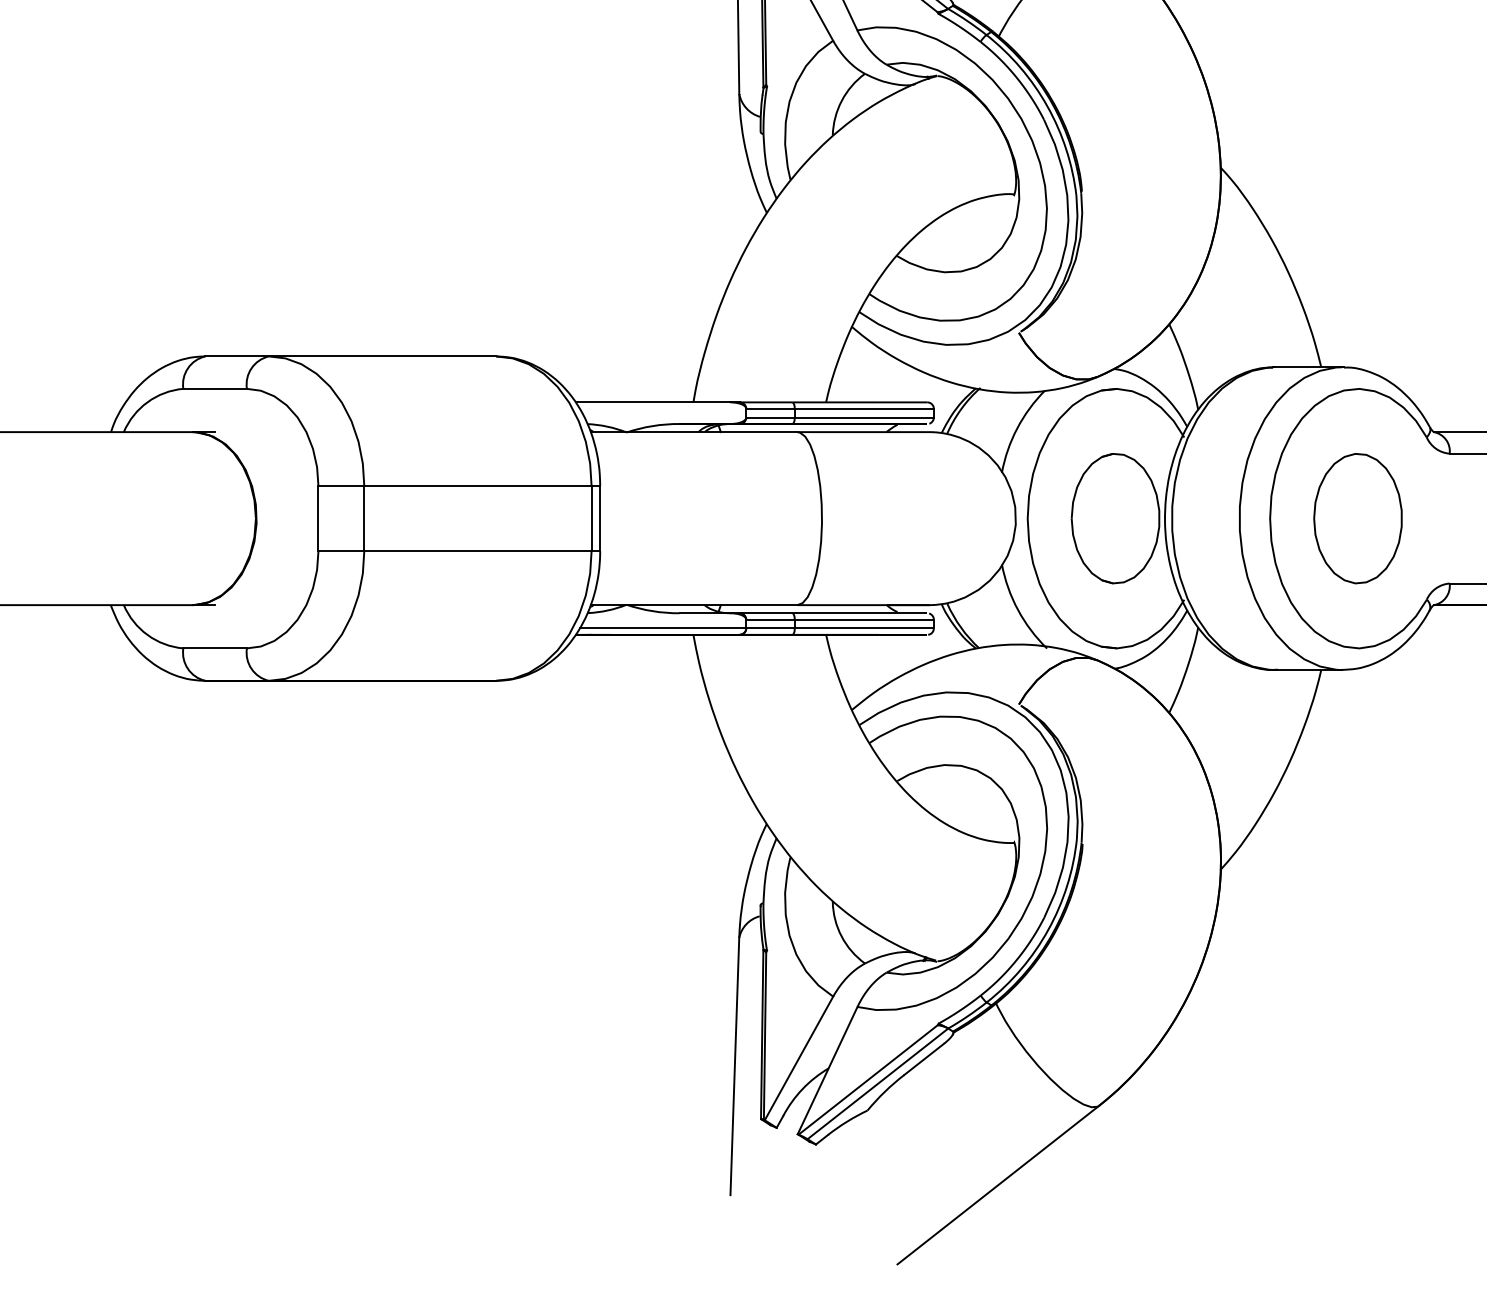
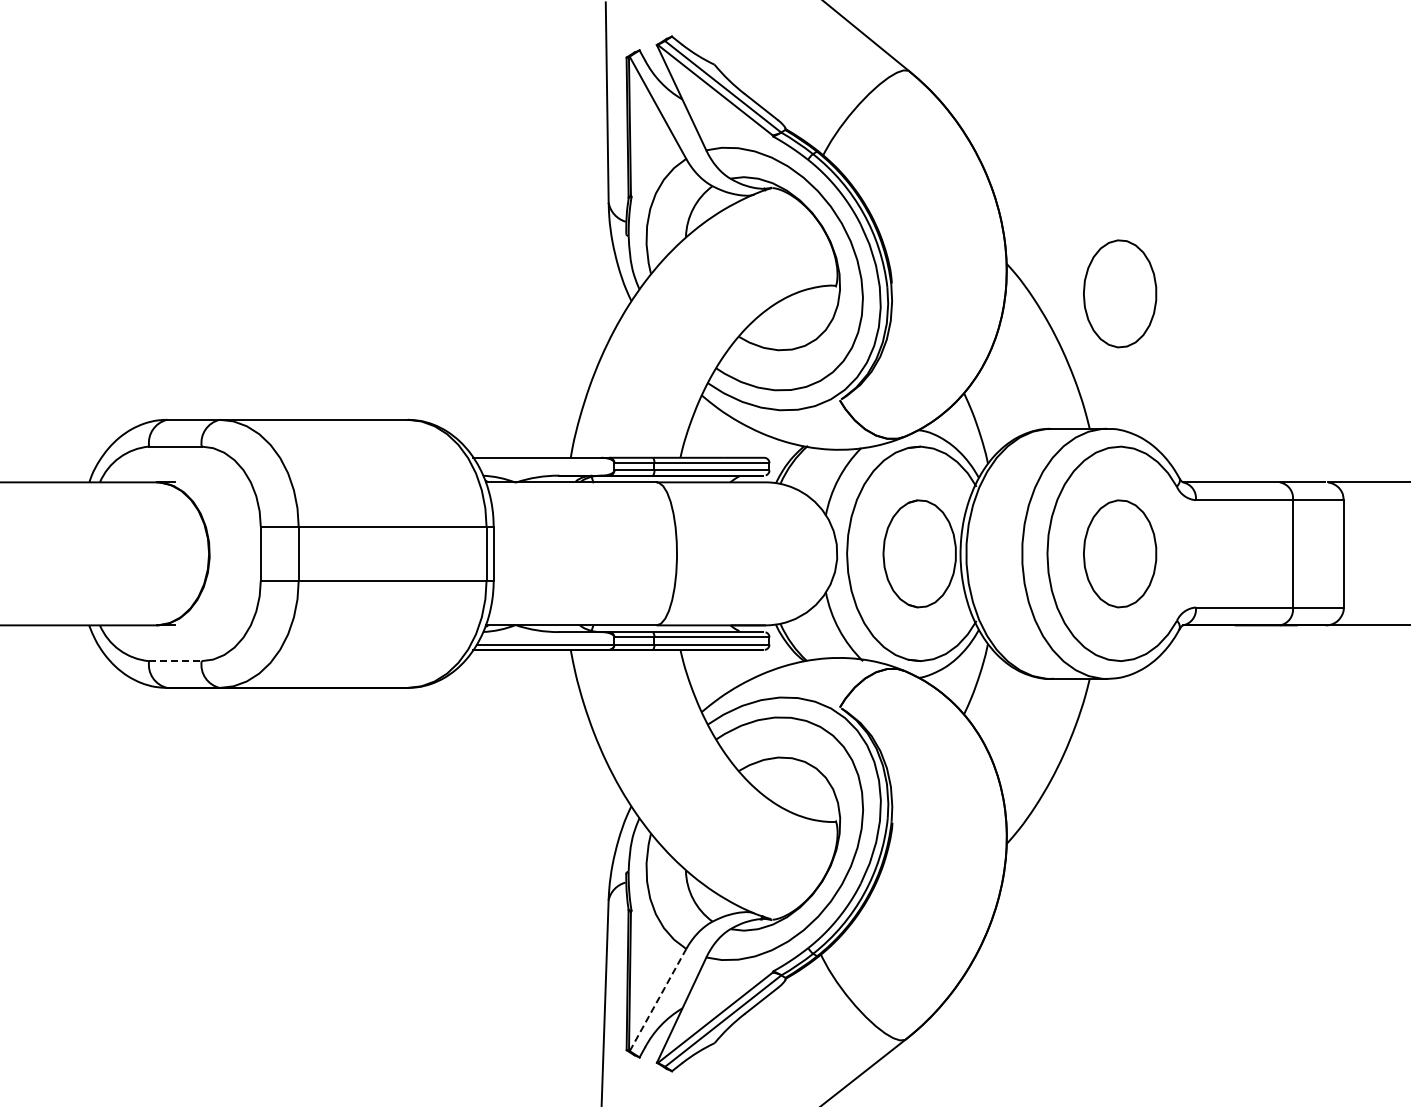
part: (1358, 203) -> (1120, 293), added
line: (215, 648) -> (175, 661), solid -> dashed
line: (799, 1057) -> (658, 999), solid -> dashed

